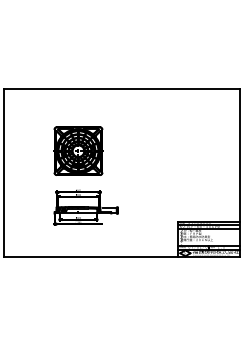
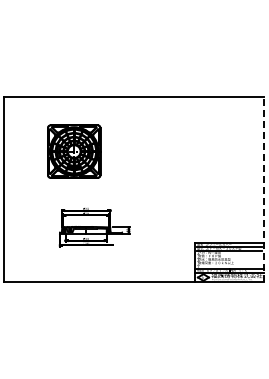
part: (78, 151) -> (74, 151), moved
line: (240, 173) -> (263, 189), solid -> dashed

